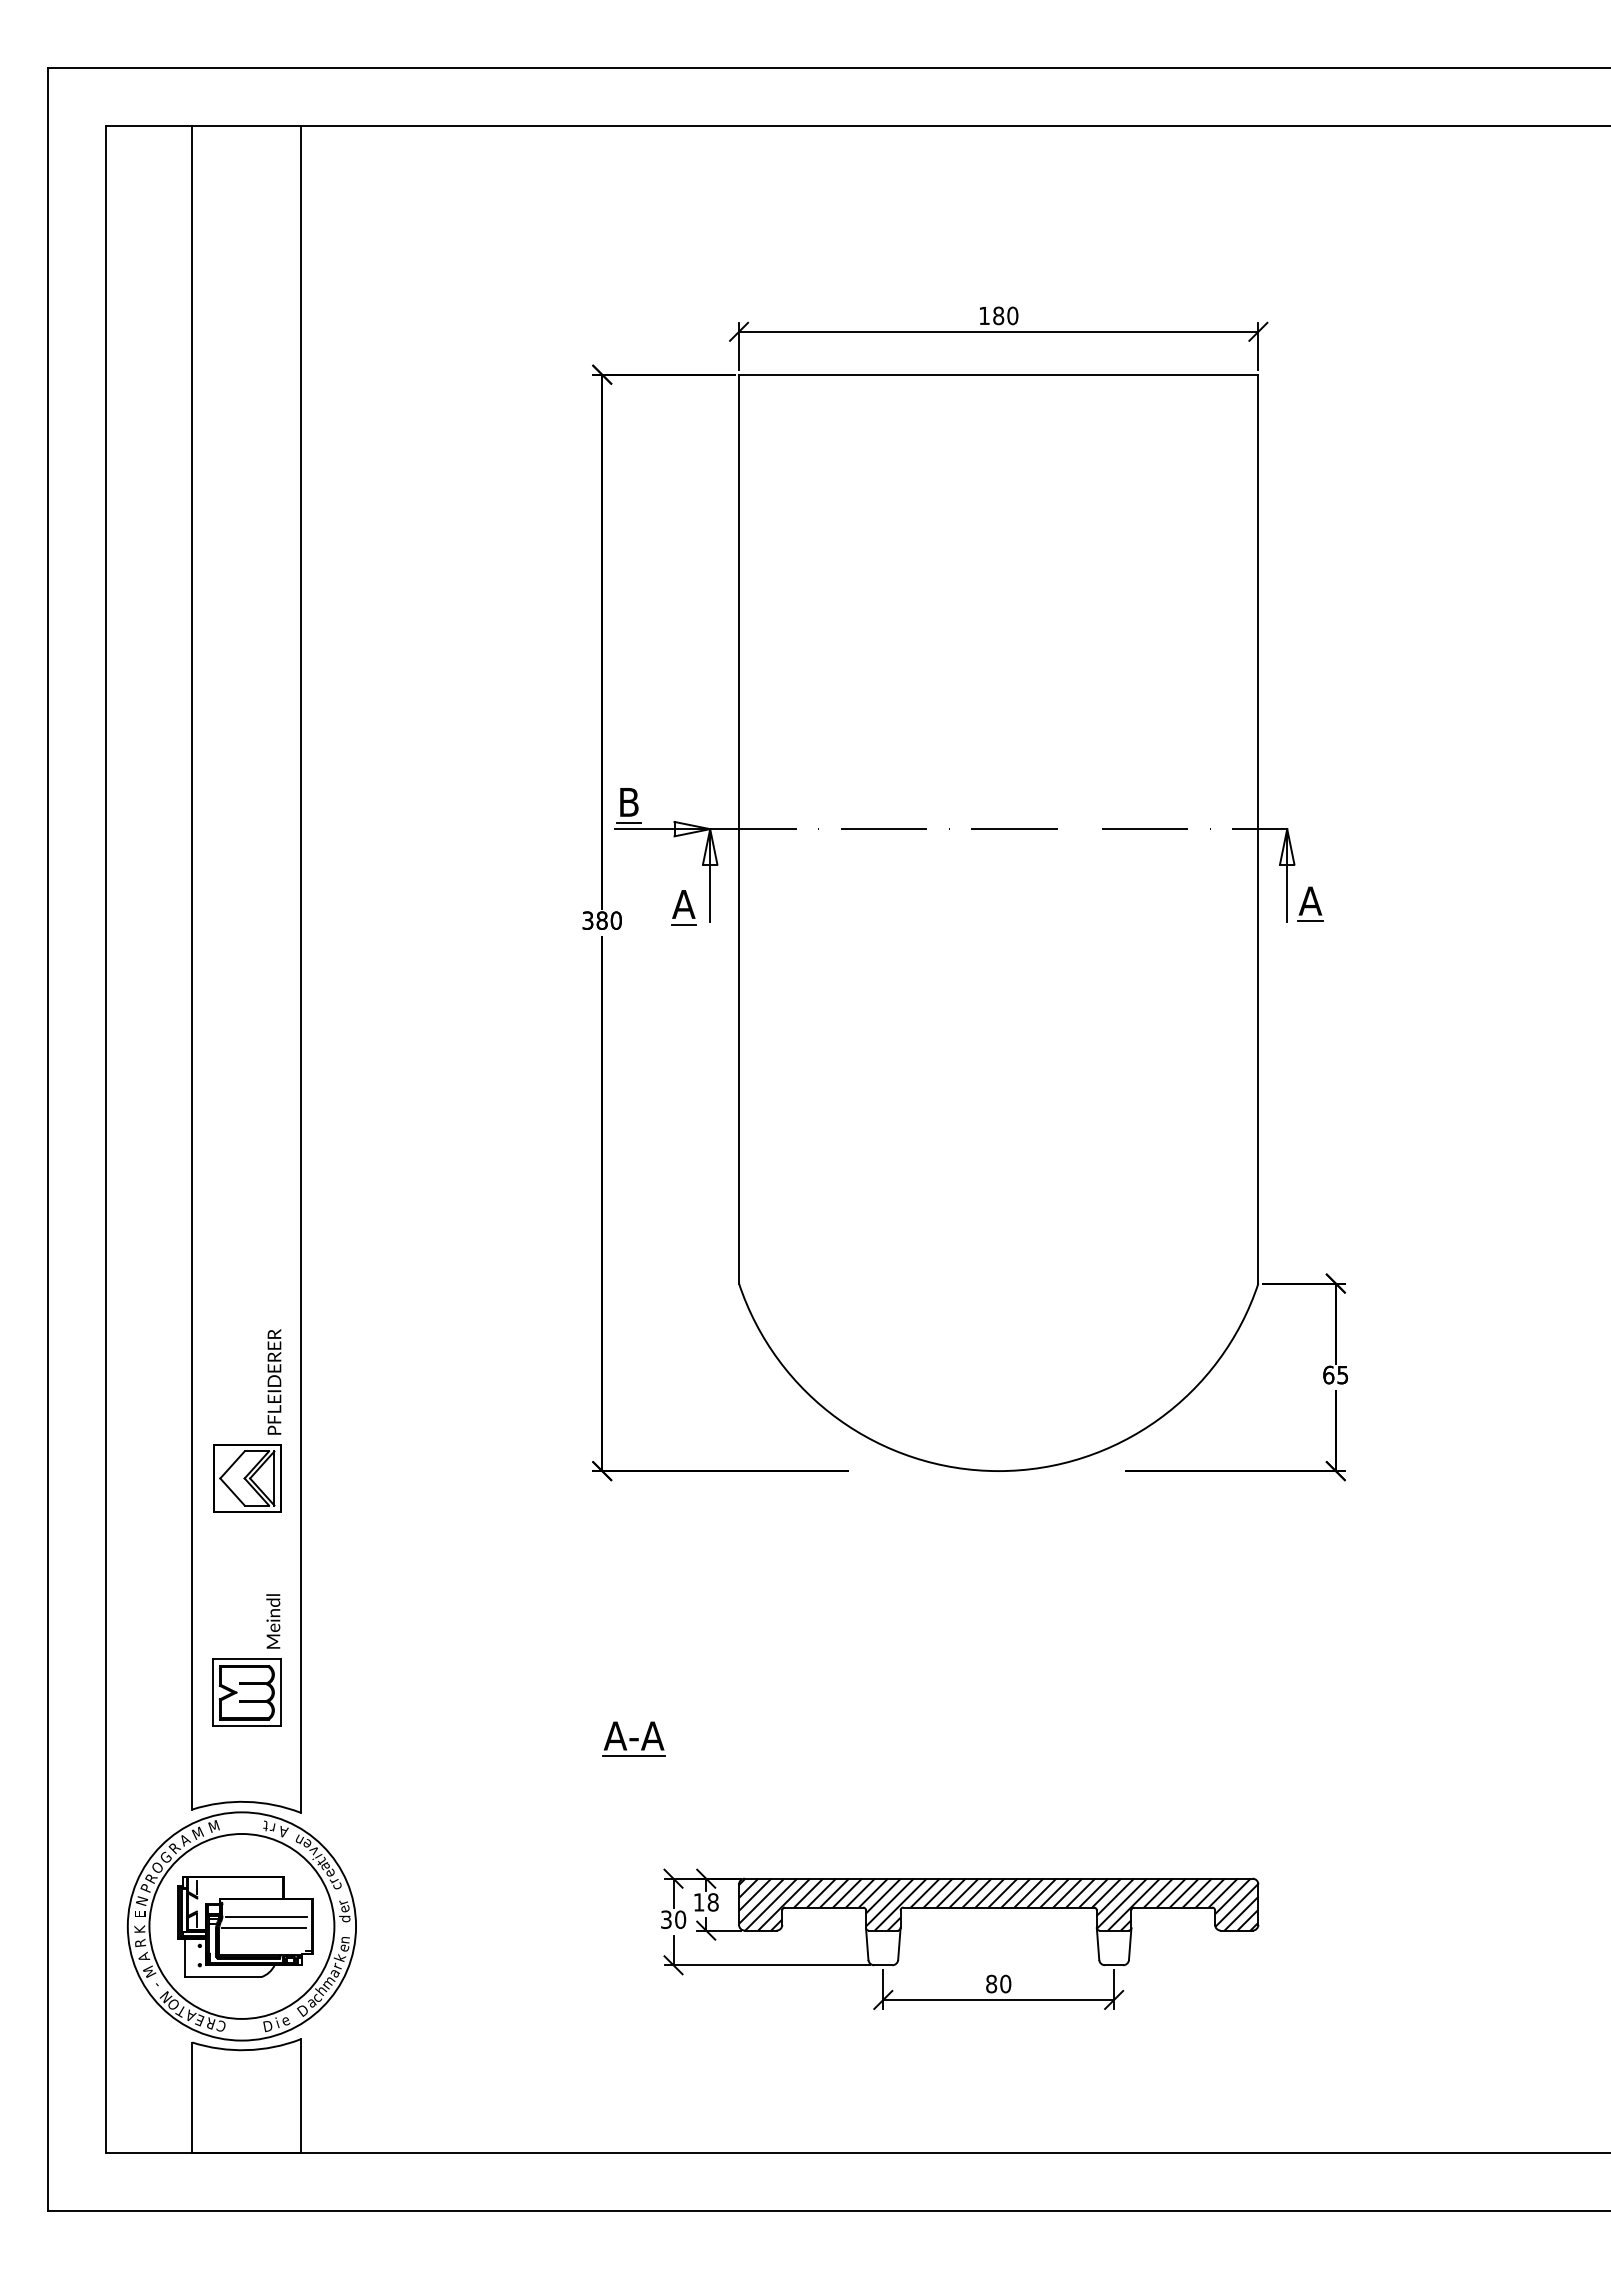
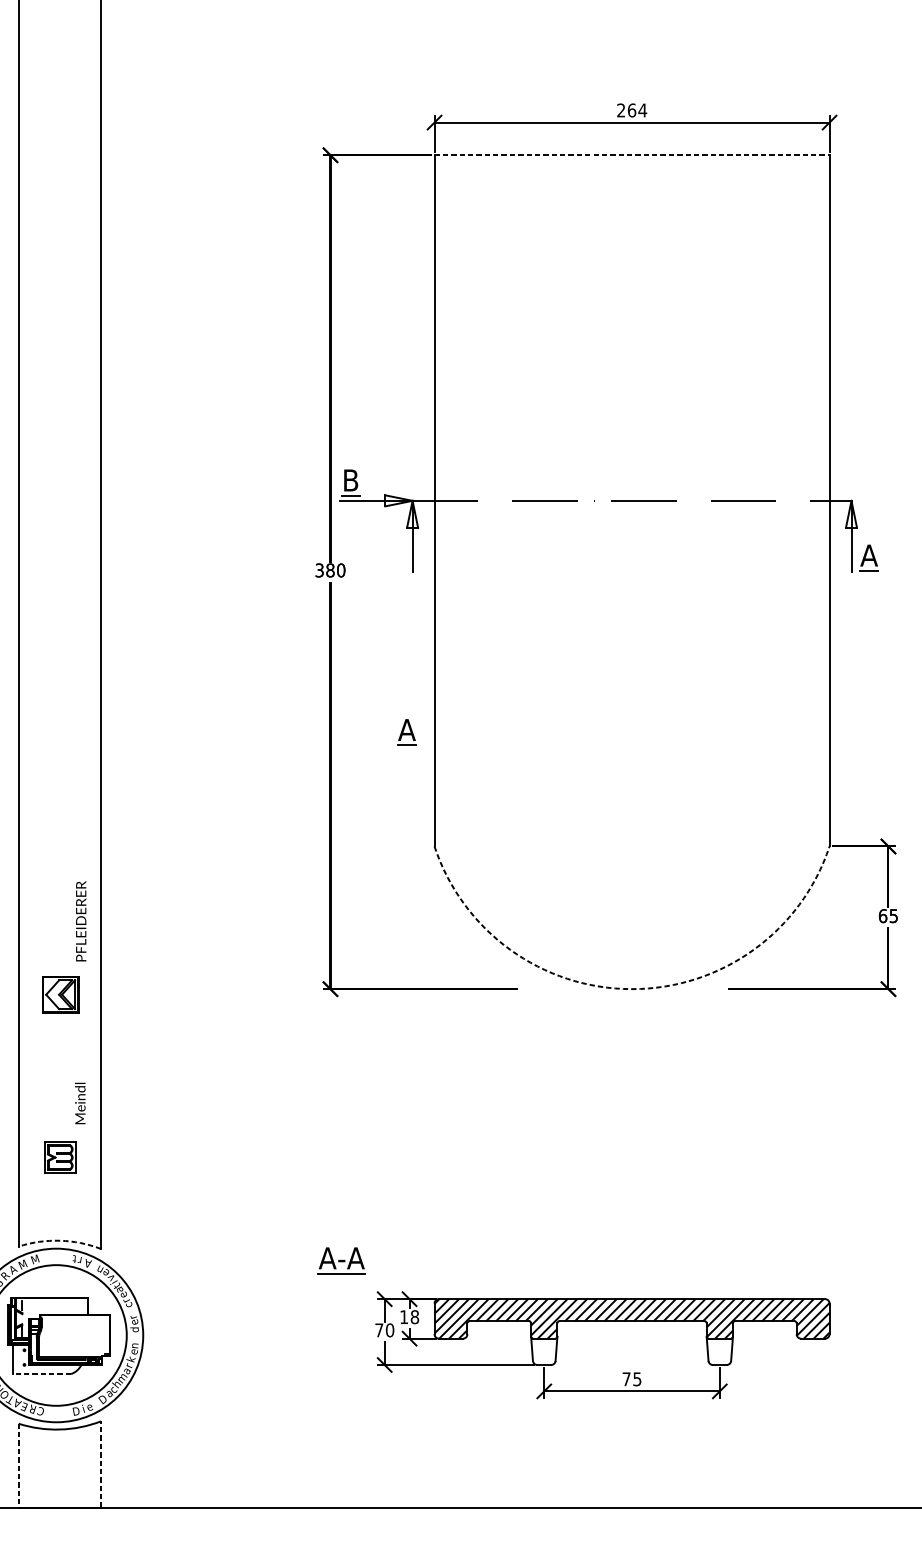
text: (998, 315) -> (631, 110), 180 -> 264
line: (998, 374) -> (631, 155), solid -> dashed
part: (683, 907) -> (406, 732), moved
arc: (998, 1471) -> (631, 989), solid -> dashed
part: (247, 1478) -> (60, 994), size x0.7
part: (246, 1692) -> (59, 1157), size x0.6
part: (633, 1738) -> (341, 1260), moved
arc: (246, 1801) -> (59, 1240), solid -> dashed
line: (266, 1916) -> (75, 1327), removed
text: (666, 1919) -> (379, 1330), 30 -> 70
line: (264, 1927) -> (73, 1336), removed
line: (223, 1977) -> (42, 1374), solid -> dashed
text: (998, 1983) -> (631, 1378), 80 -> 75
line: (300, 2096) -> (100, 1464), solid -> dashed
line: (192, 2098) -> (18, 1466), solid -> dashed

